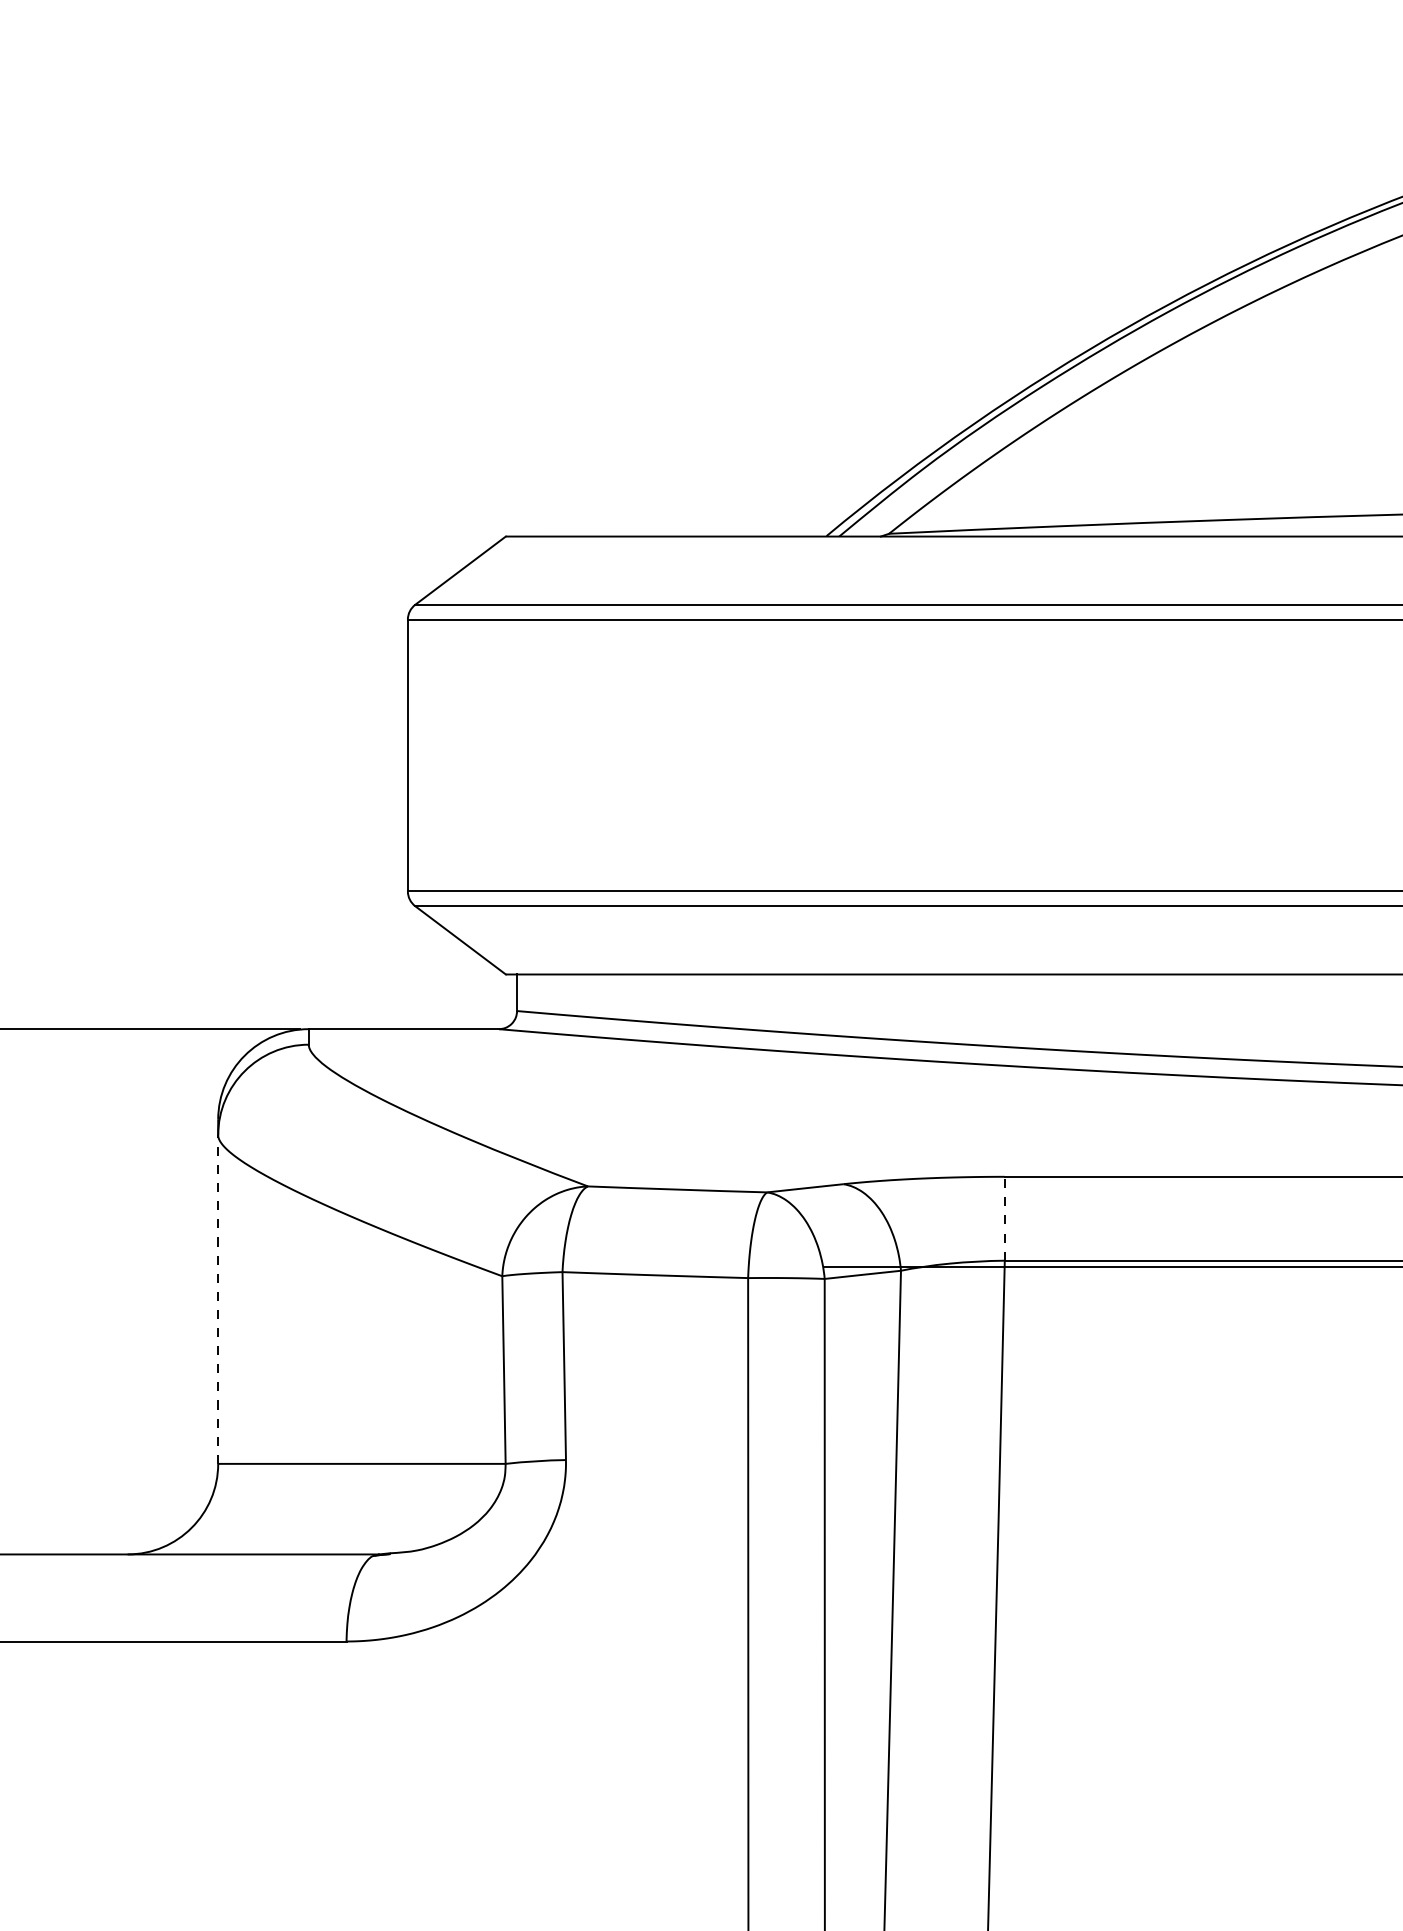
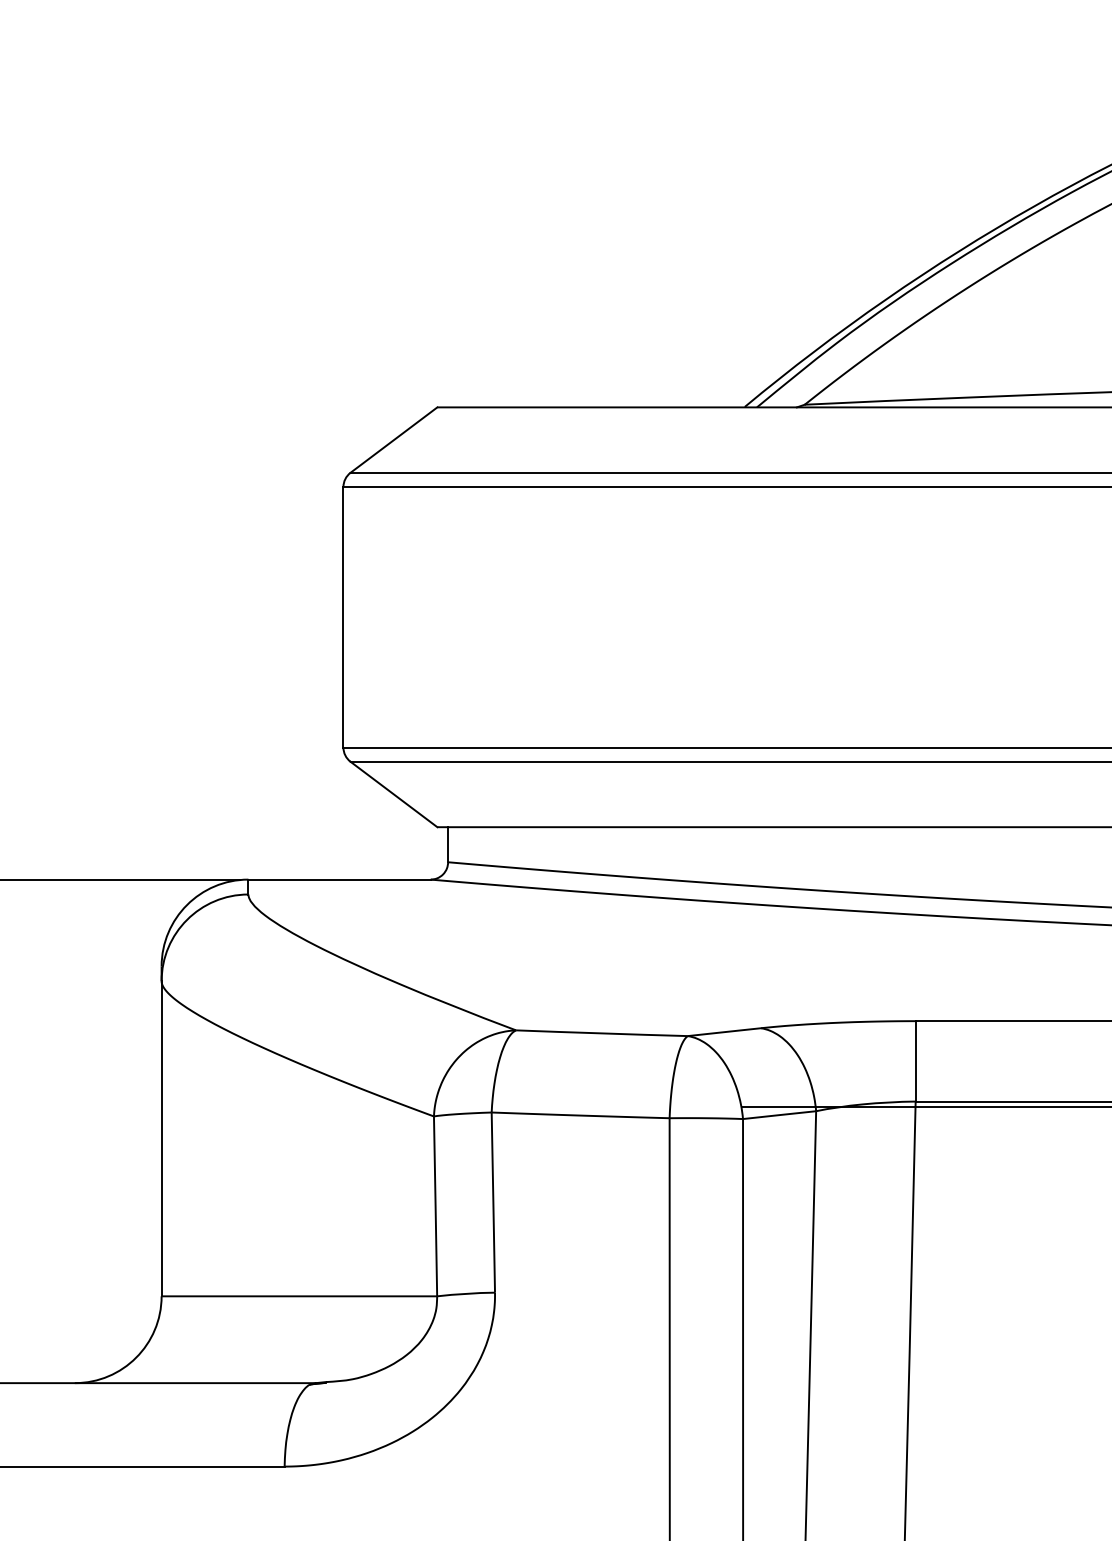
line: (1004, 1218) -> (915, 1061), dashed -> solid
line: (218, 1299) -> (161, 1138), dashed -> solid

